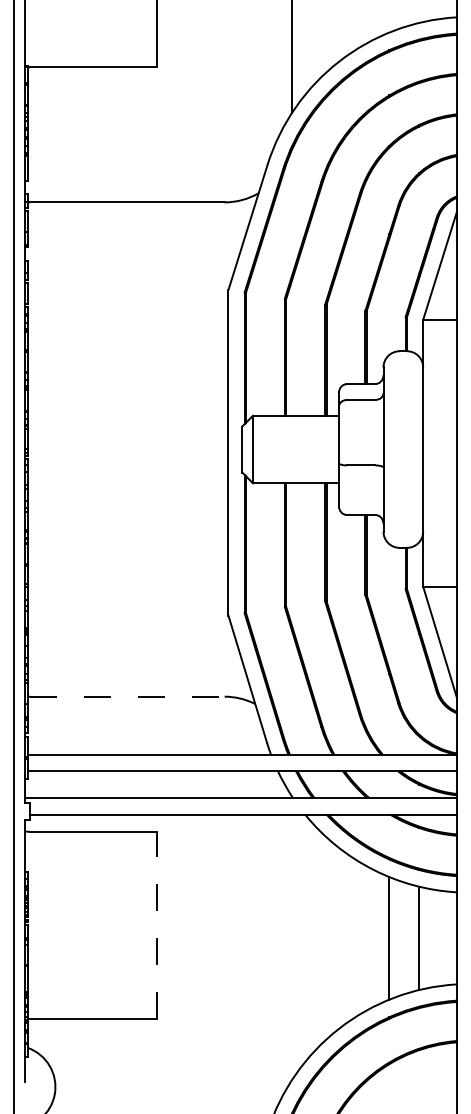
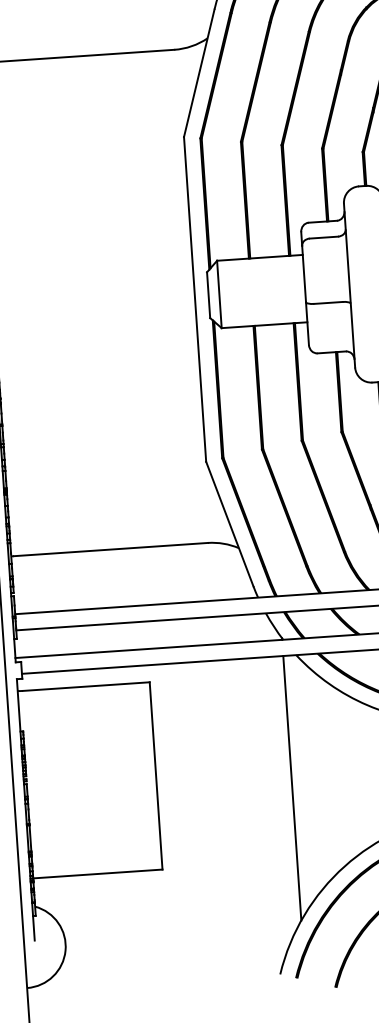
line: (127, 696) -> (110, 549), dashed -> solid
line: (157, 925) -> (156, 775), dashed -> solid
line: (292, 946) -> (292, 787), added

